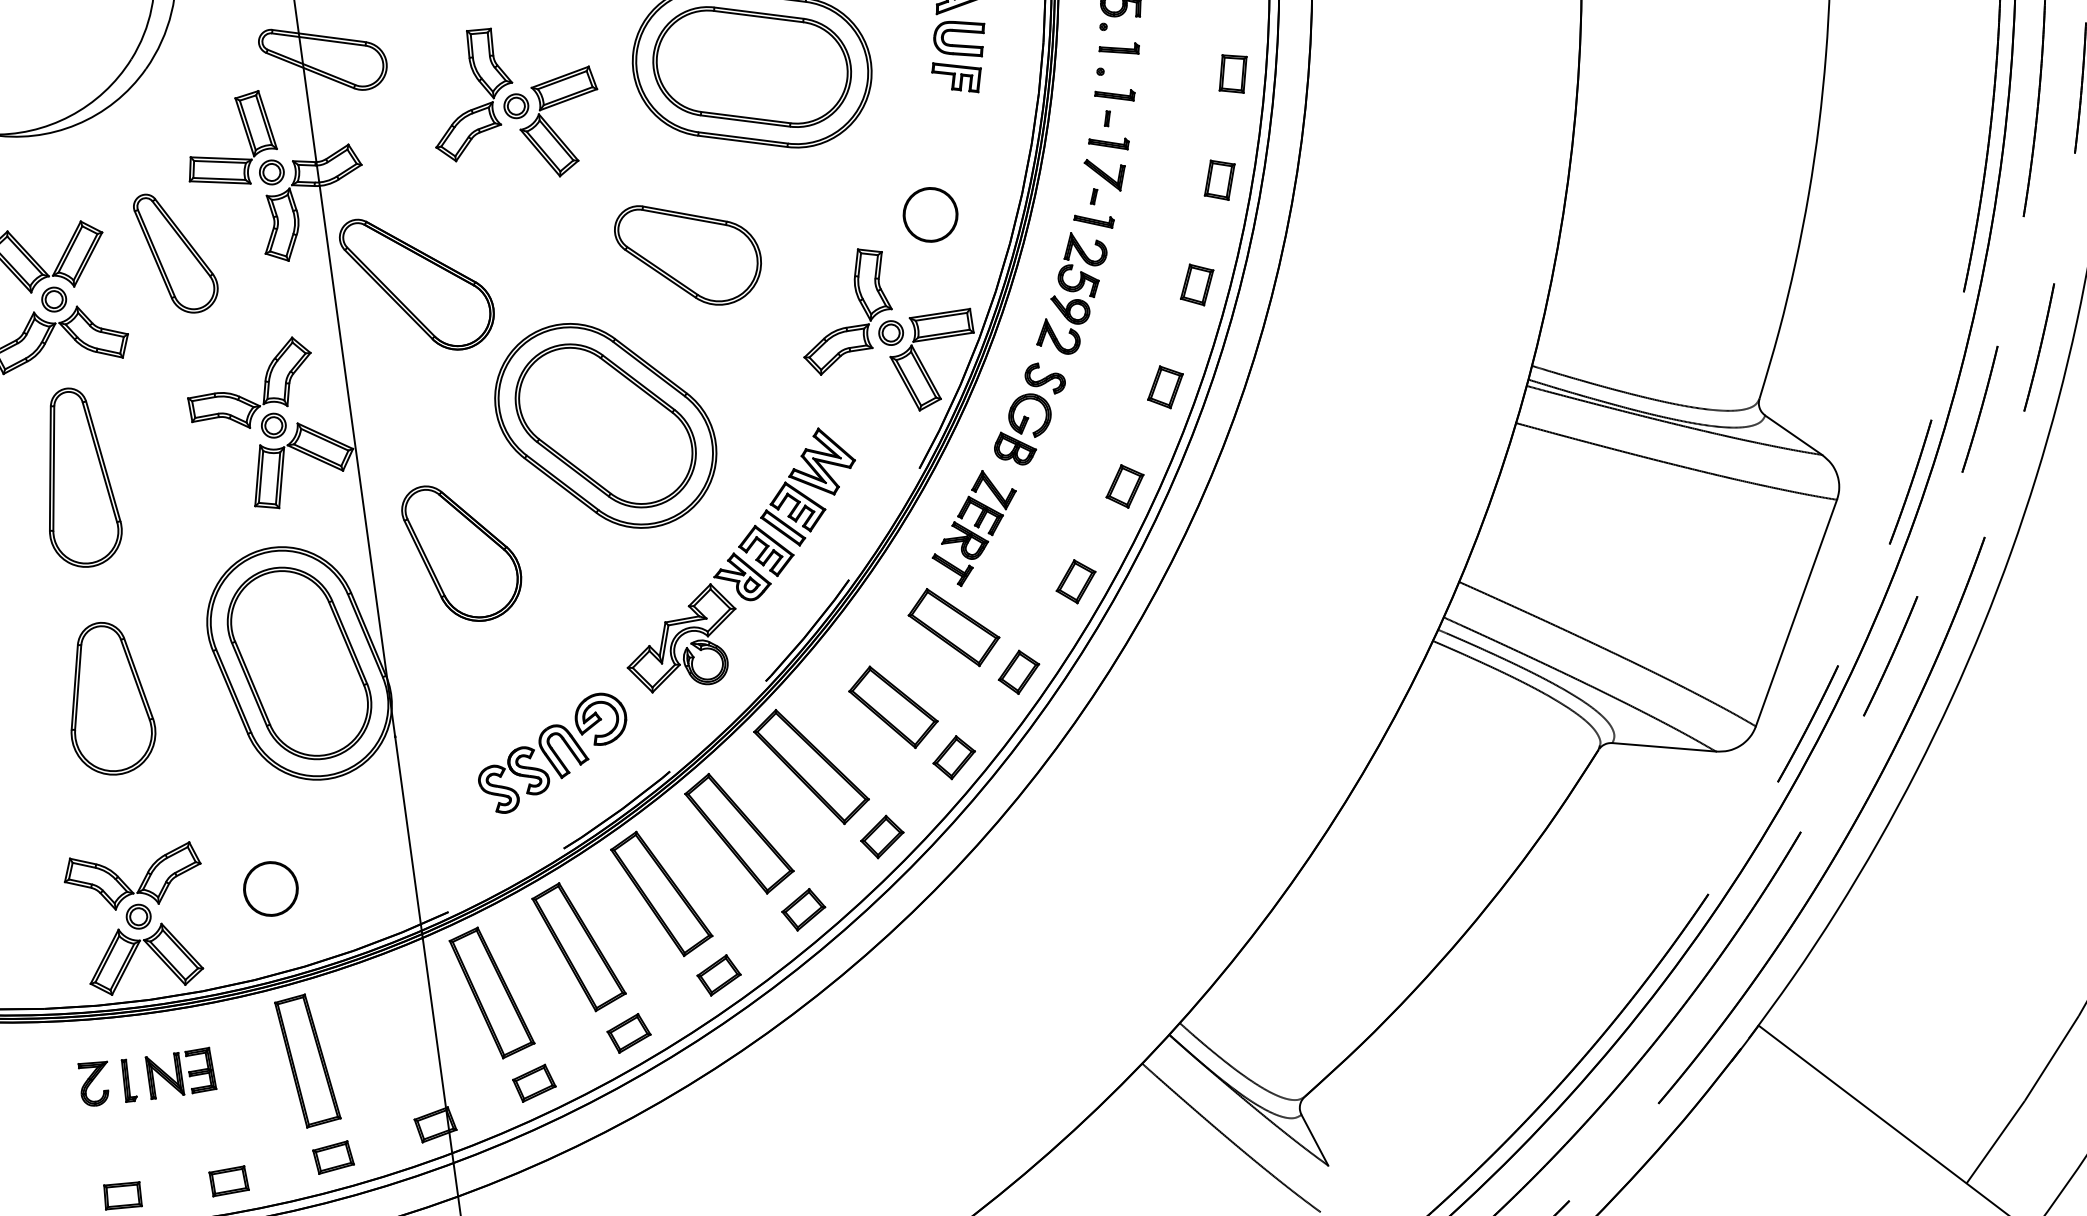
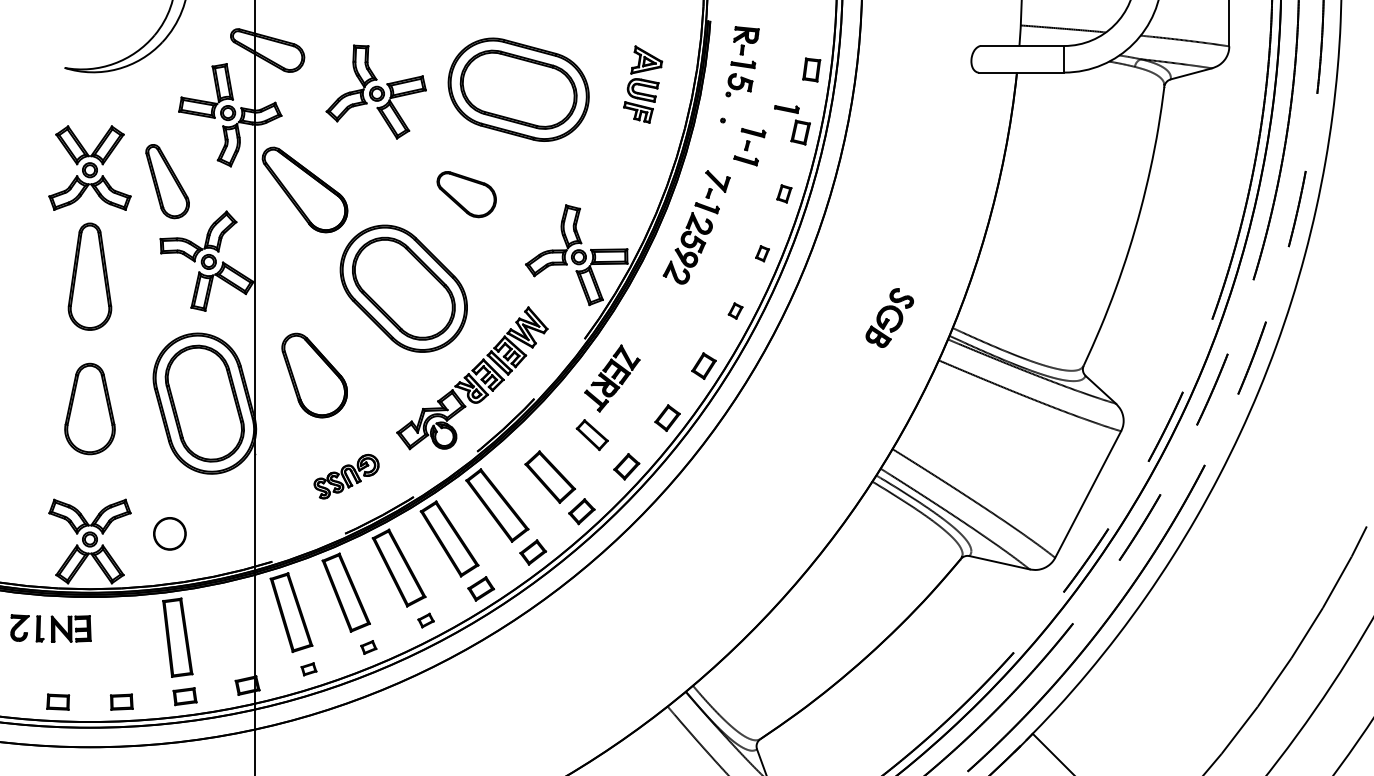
part: (1118, 50) -> (786, 109), moved
part: (1111, 121) -> (749, 147), moved
part: (1220, 179) -> (784, 193), size x0.7
part: (930, 214) -> (611, 190), removed
part: (176, 252) -> (167, 181), moved
part: (688, 253) -> (466, 194), size x0.7
part: (1197, 284) -> (762, 253), size x0.6
part: (1164, 386) -> (735, 310), size x0.6
part: (1029, 413) -> (889, 317), moved
part: (462, 552) -> (314, 375), moved
part: (954, 626) -> (592, 434), size x0.6
part: (552, 752) -> (346, 476), size x0.7
part: (717, 975) -> (425, 620), size x0.6
part: (628, 1033) -> (368, 647), size x0.6
part: (146, 1077) -> (50, 628), moved
part: (533, 1083) -> (308, 669), size x0.6

